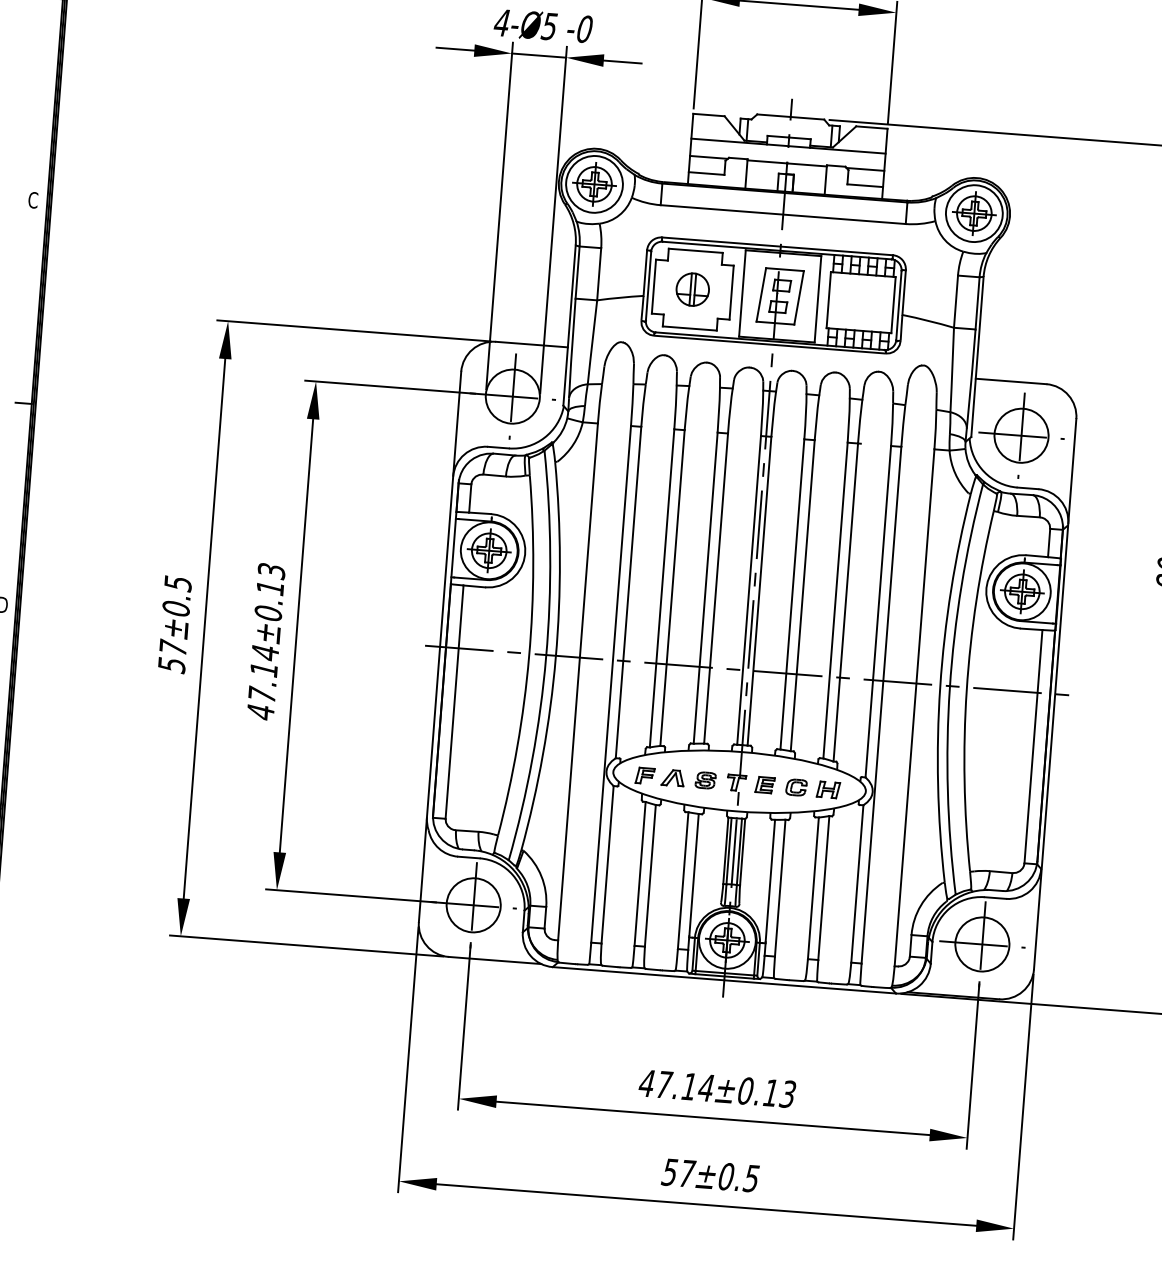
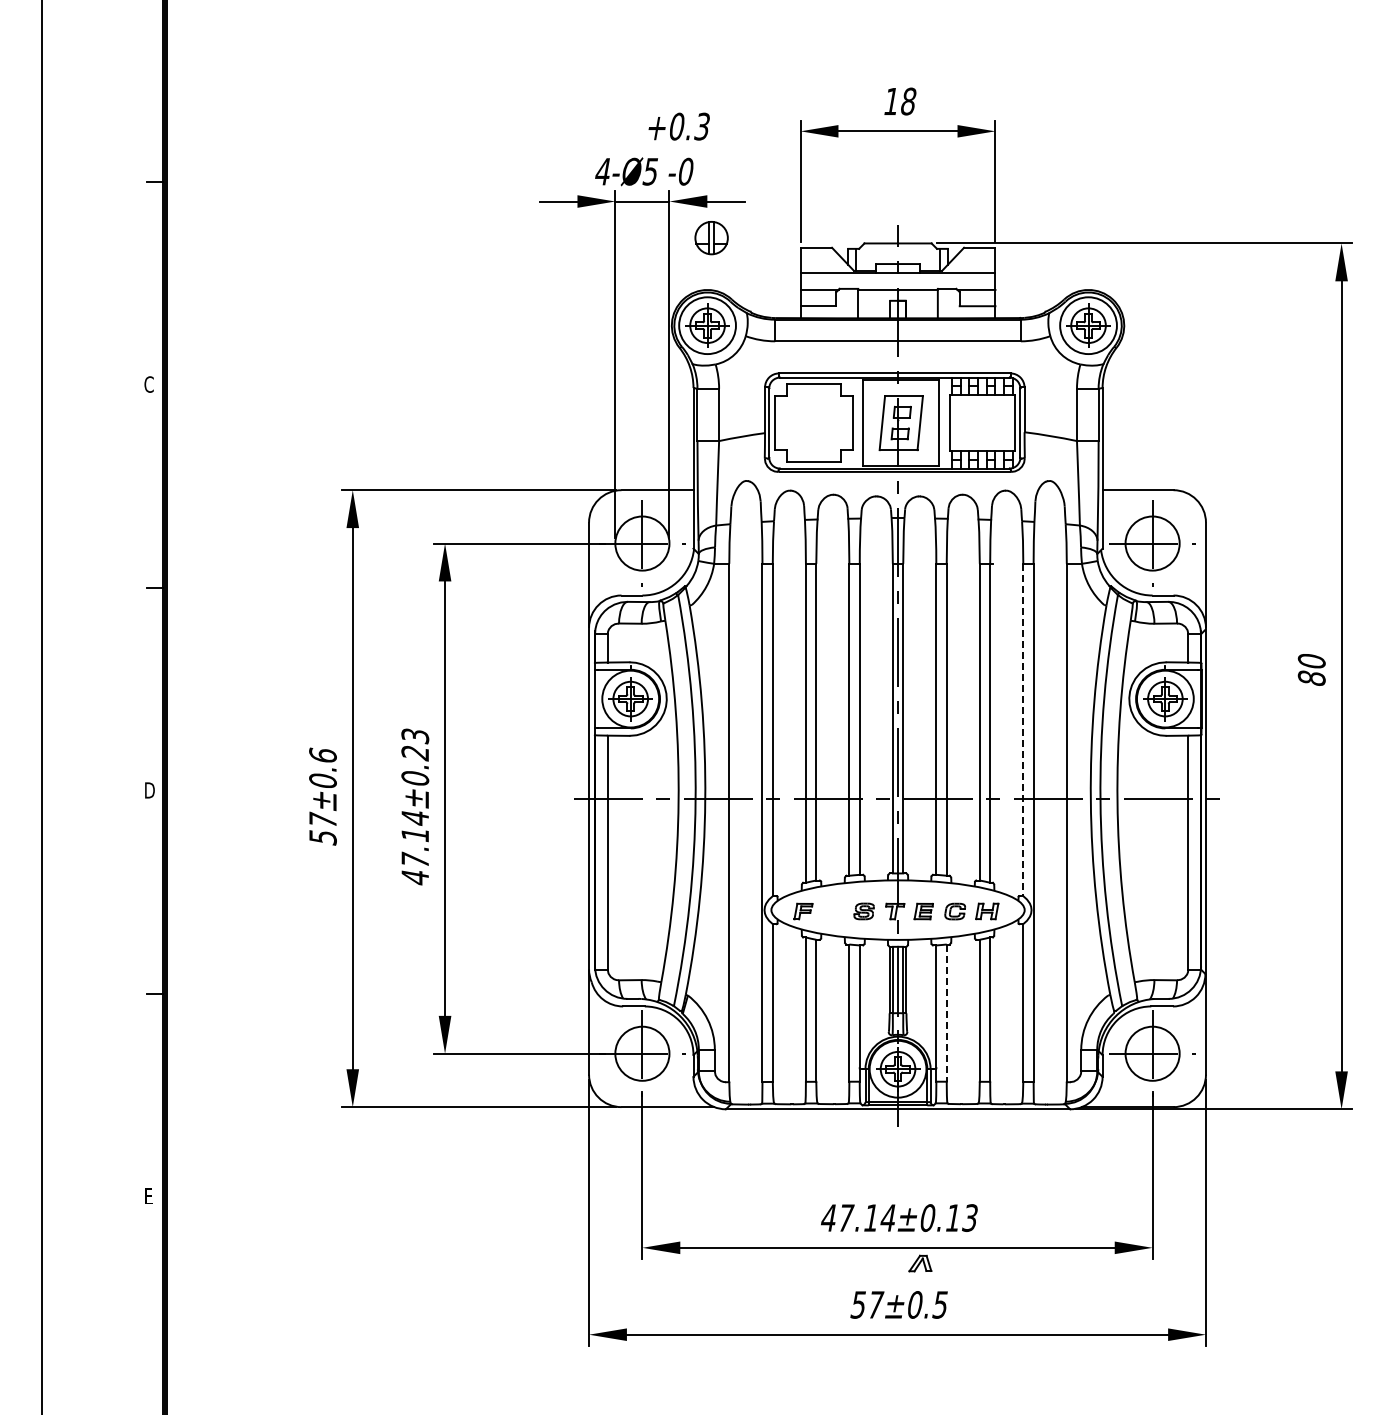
part: (692, 290) -> (711, 238), moved
text: (177, 583) -> (322, 755), 57±0.5 -> 57±0.6
text: (269, 588) -> (414, 753), 47.14±0.13 -> 47.14±0.23
line: (878, 612) -> (1023, 730), solid -> dashed
part: (673, 777) -> (920, 1263), moved
line: (779, 888) -> (946, 1013), solid -> dashed

